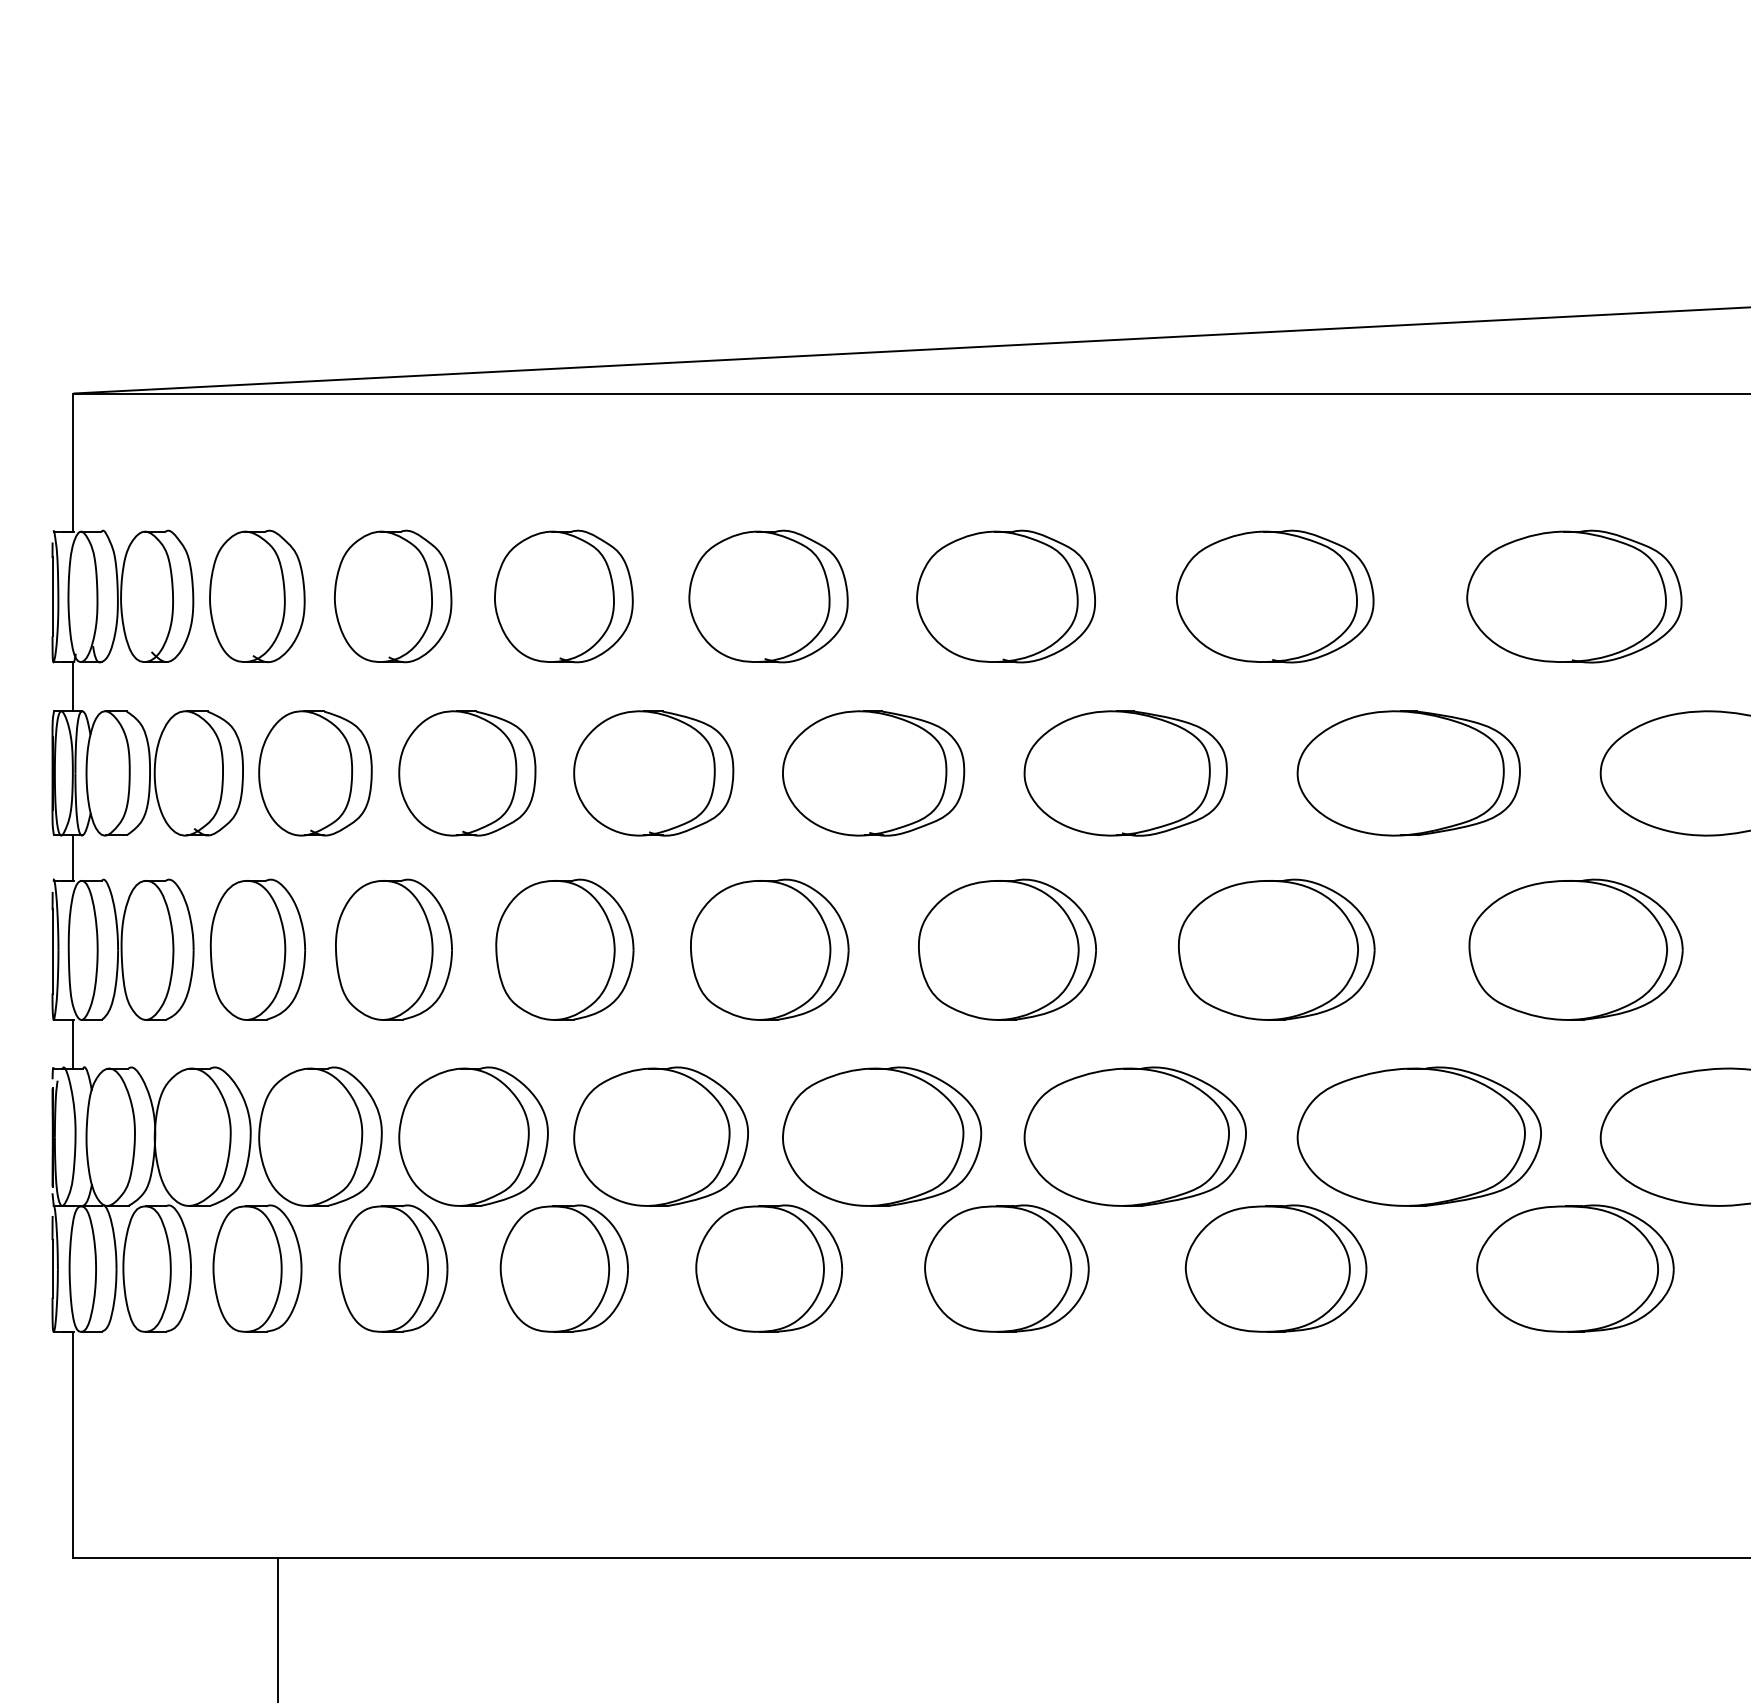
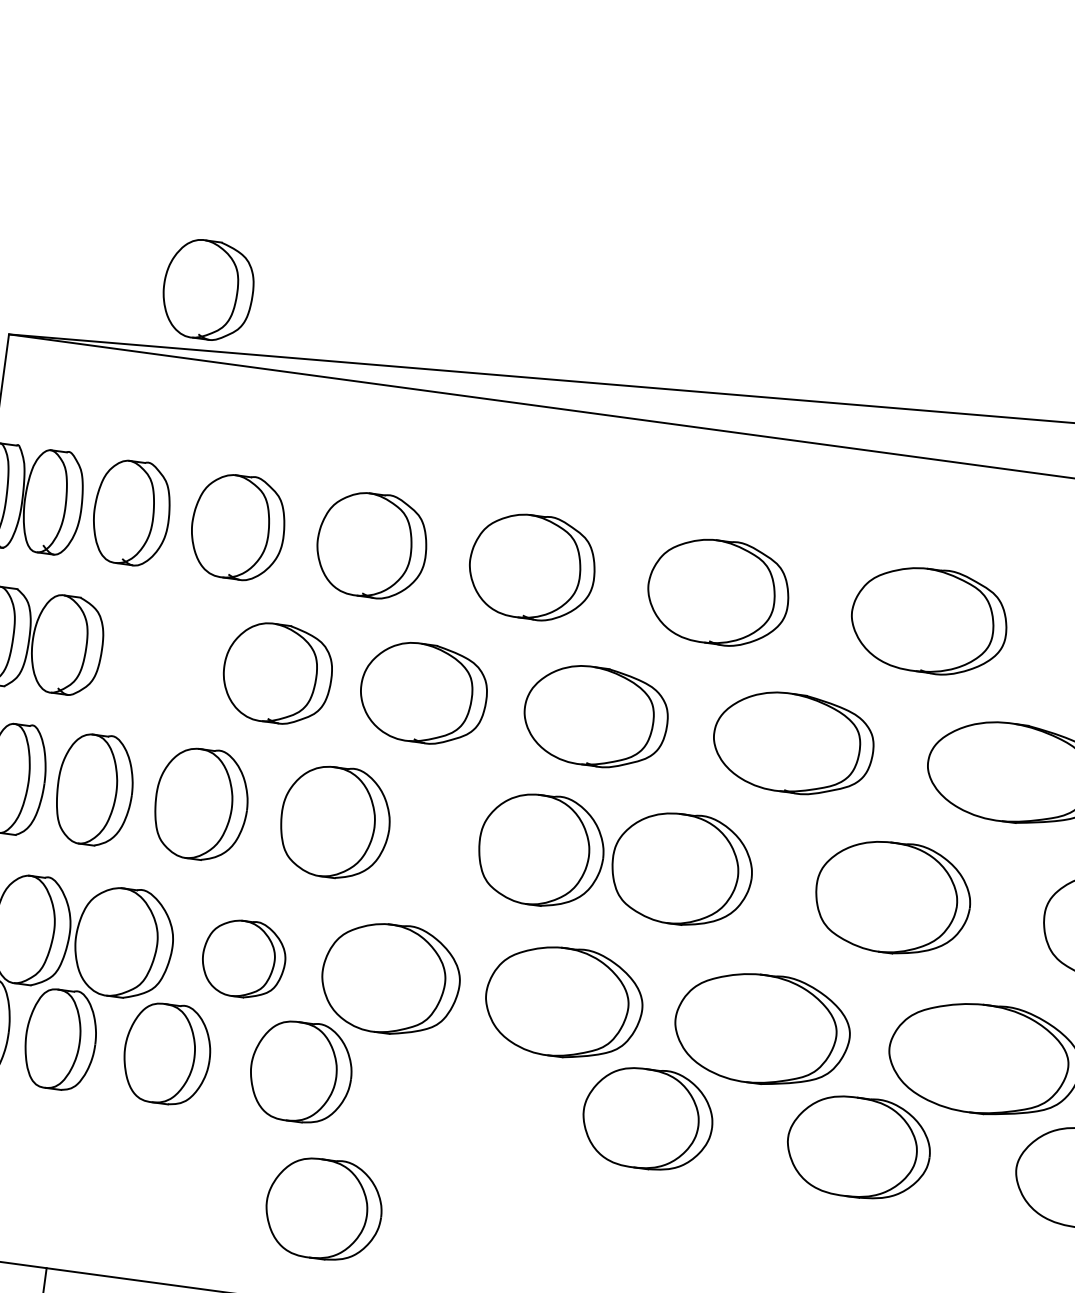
part: (315, 773) -> (208, 290), moved
part: (769, 949) -> (541, 849), moved
part: (473, 1136) -> (244, 958), size x0.7
part: (769, 1268) -> (324, 1209), moved

